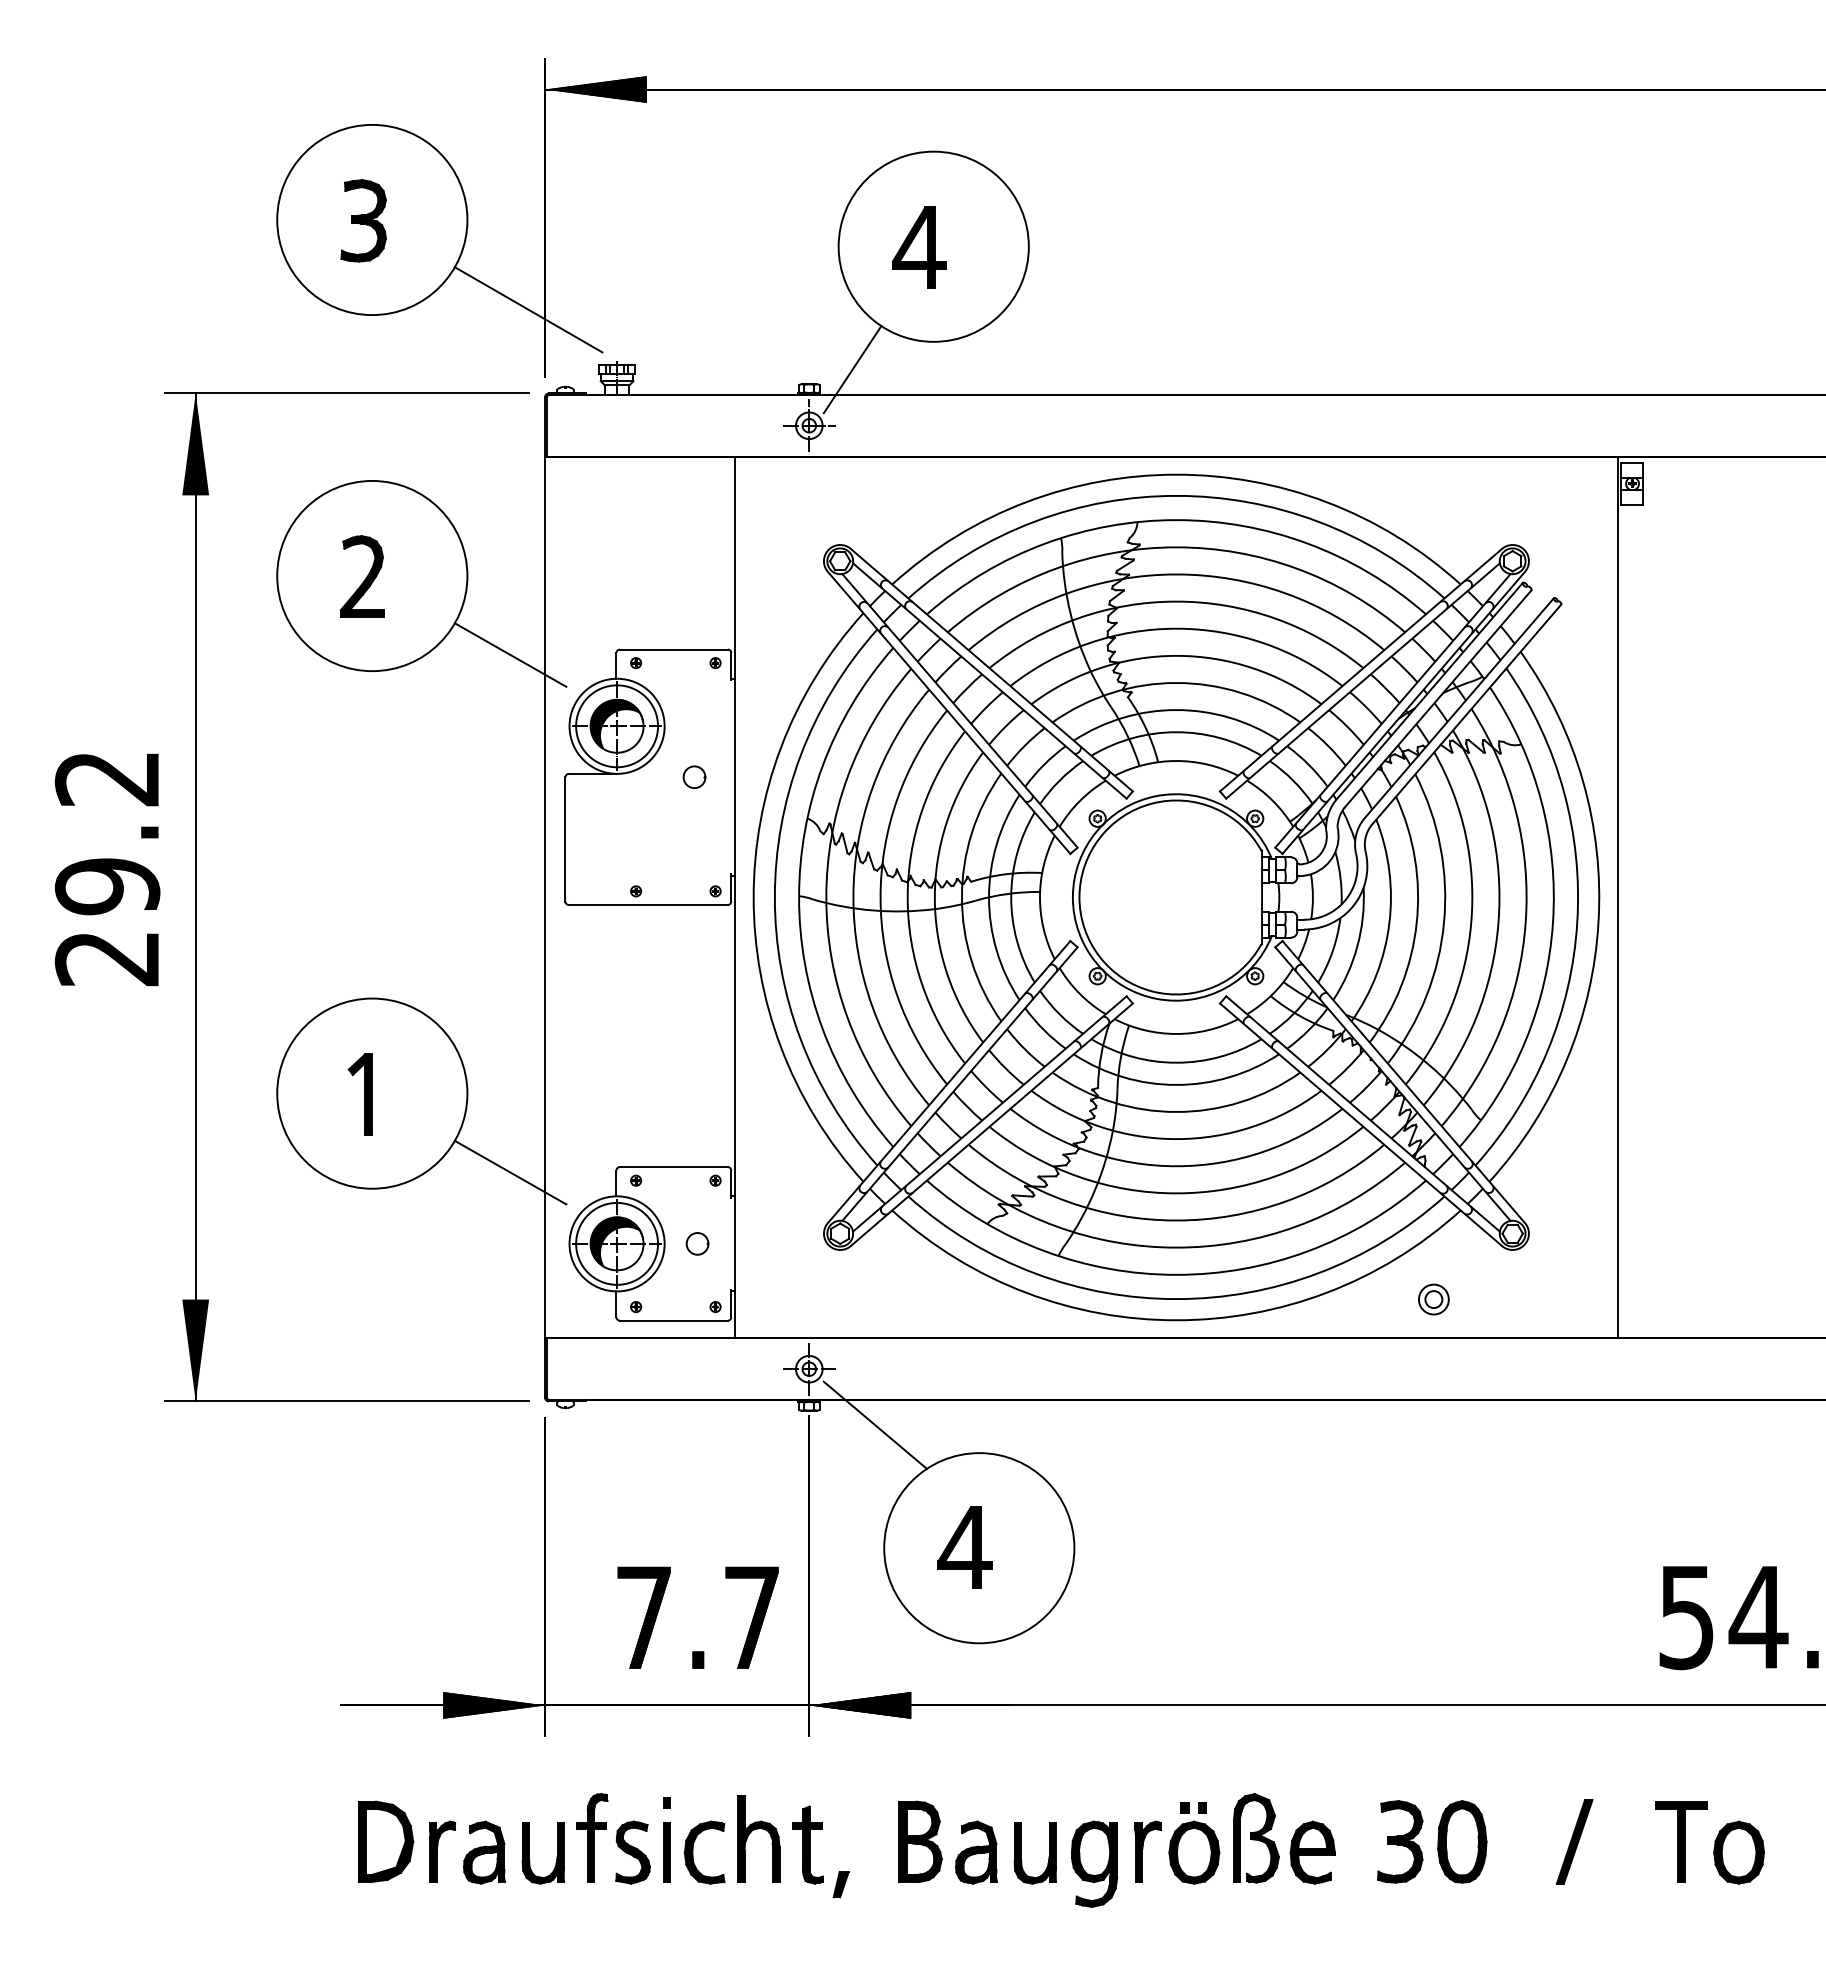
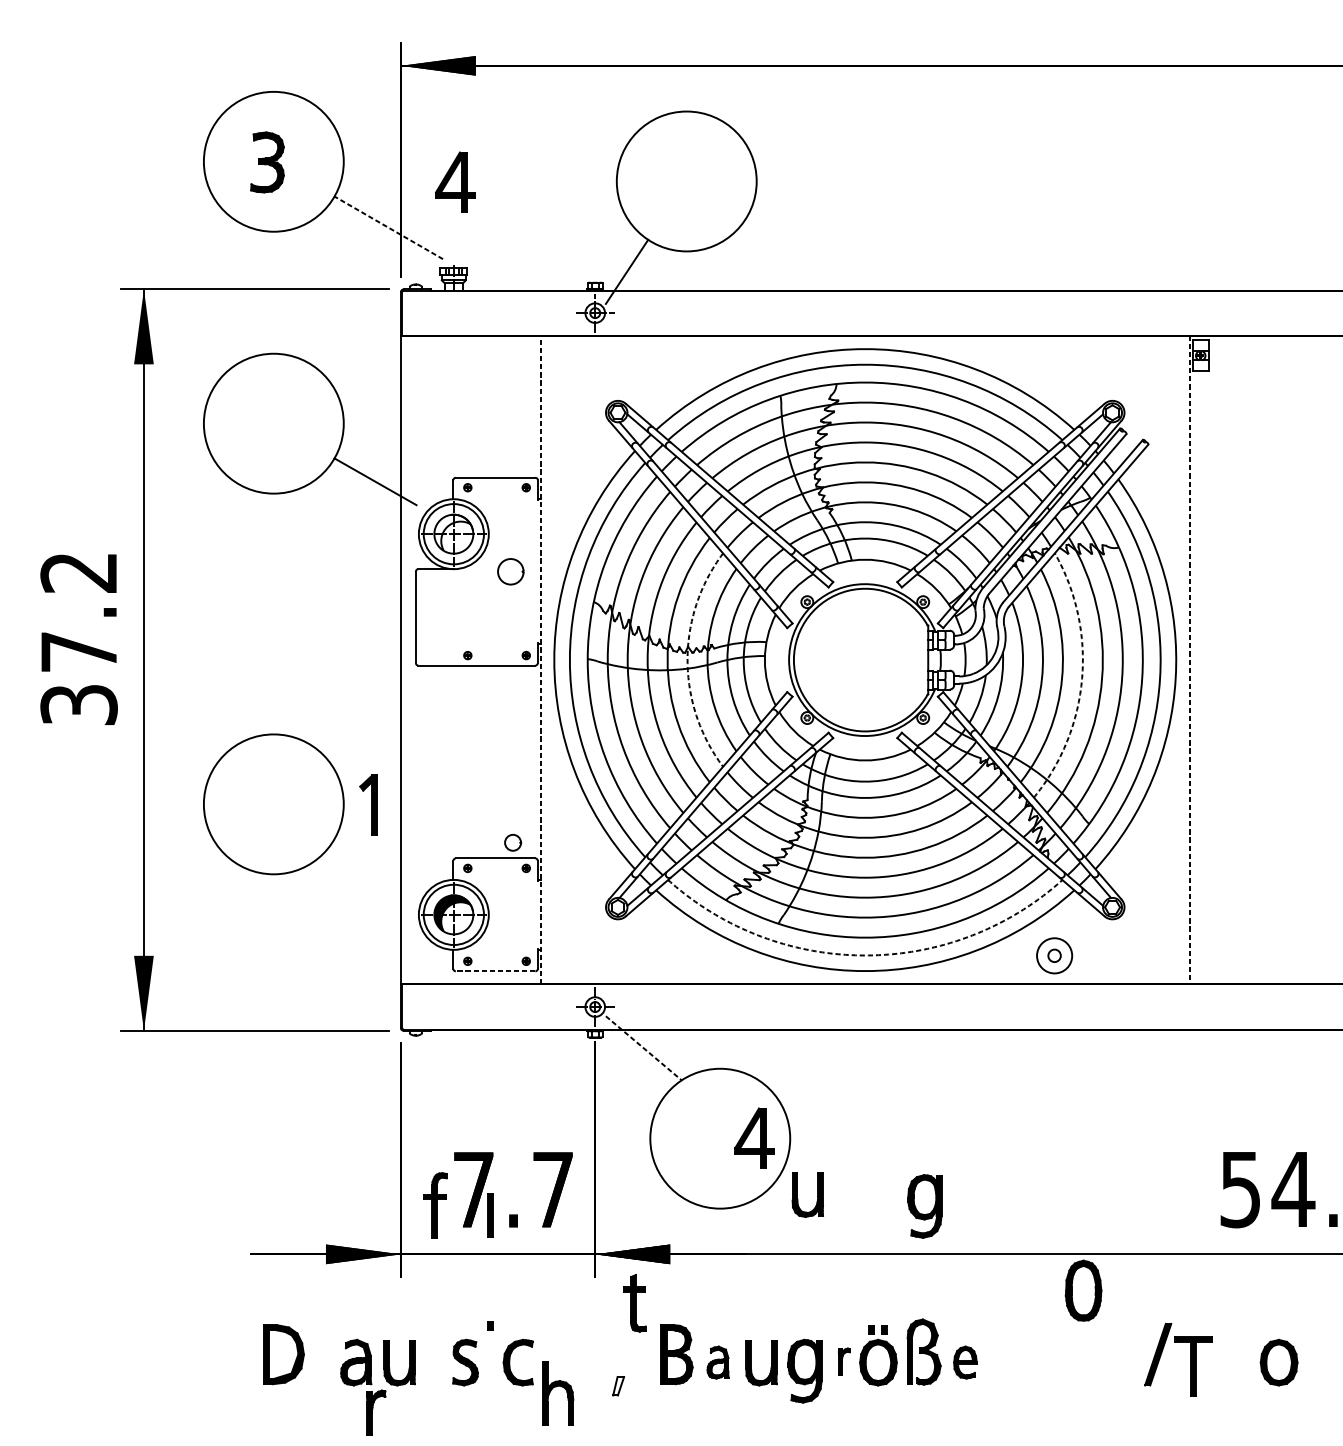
part: (918, 247) -> (454, 182), moved
line: (528, 309) -> (388, 227), solid -> dashed
part: (362, 576) -> (266, 424), removed
hatch: (614, 724) -> (451, 532), removed
part: (694, 776) -> (510, 571), size x1.6
line: (735, 897) -> (540, 660), solid -> dashed
arc: (934, 897) -> (687, 660), solid -> dashed
line: (1618, 897) -> (1190, 660), solid -> dashed
text: (107, 922) -> (79, 678), 29.2 -> 37.2
arc: (1471, 922) -> (1082, 678), solid -> dashed
part: (359, 1094) -> (368, 805), moved
line: (510, 1172) -> (375, 862), removed
part: (697, 1243) -> (512, 842), moved
arc: (1176, 1299) -> (865, 955), solid -> dashed
circle: (1433, 1299) -> (1054, 955), size x1.6
line: (673, 1320) -> (495, 971), solid -> dashed
line: (875, 1425) -> (643, 1048), solid -> dashed
part: (964, 1547) -> (754, 1138), moved
part: (1084, 1624) -> (797, 1194), added
part: (1257, 1639) -> (924, 1205), added
part: (754, 1830) -> (554, 1387), moved
part: (592, 1837) -> (435, 1205), moved
part: (1400, 1841) -> (1030, 1354), removed
part: (1462, 1841) -> (1083, 1290), moved
part: (1681, 1841) -> (1193, 1366), moved
part: (807, 1844) -> (634, 1302), moved
part: (442, 1851) -> (376, 1412), moved
part: (1147, 1851) -> (843, 1361), size x0.6
part: (666, 1852) -> (490, 1215), moved
part: (976, 1852) -> (718, 1362), size x0.7
part: (1312, 1852) -> (965, 1362), size x0.7
fill: (840, 1884) -> (618, 1386), removed

